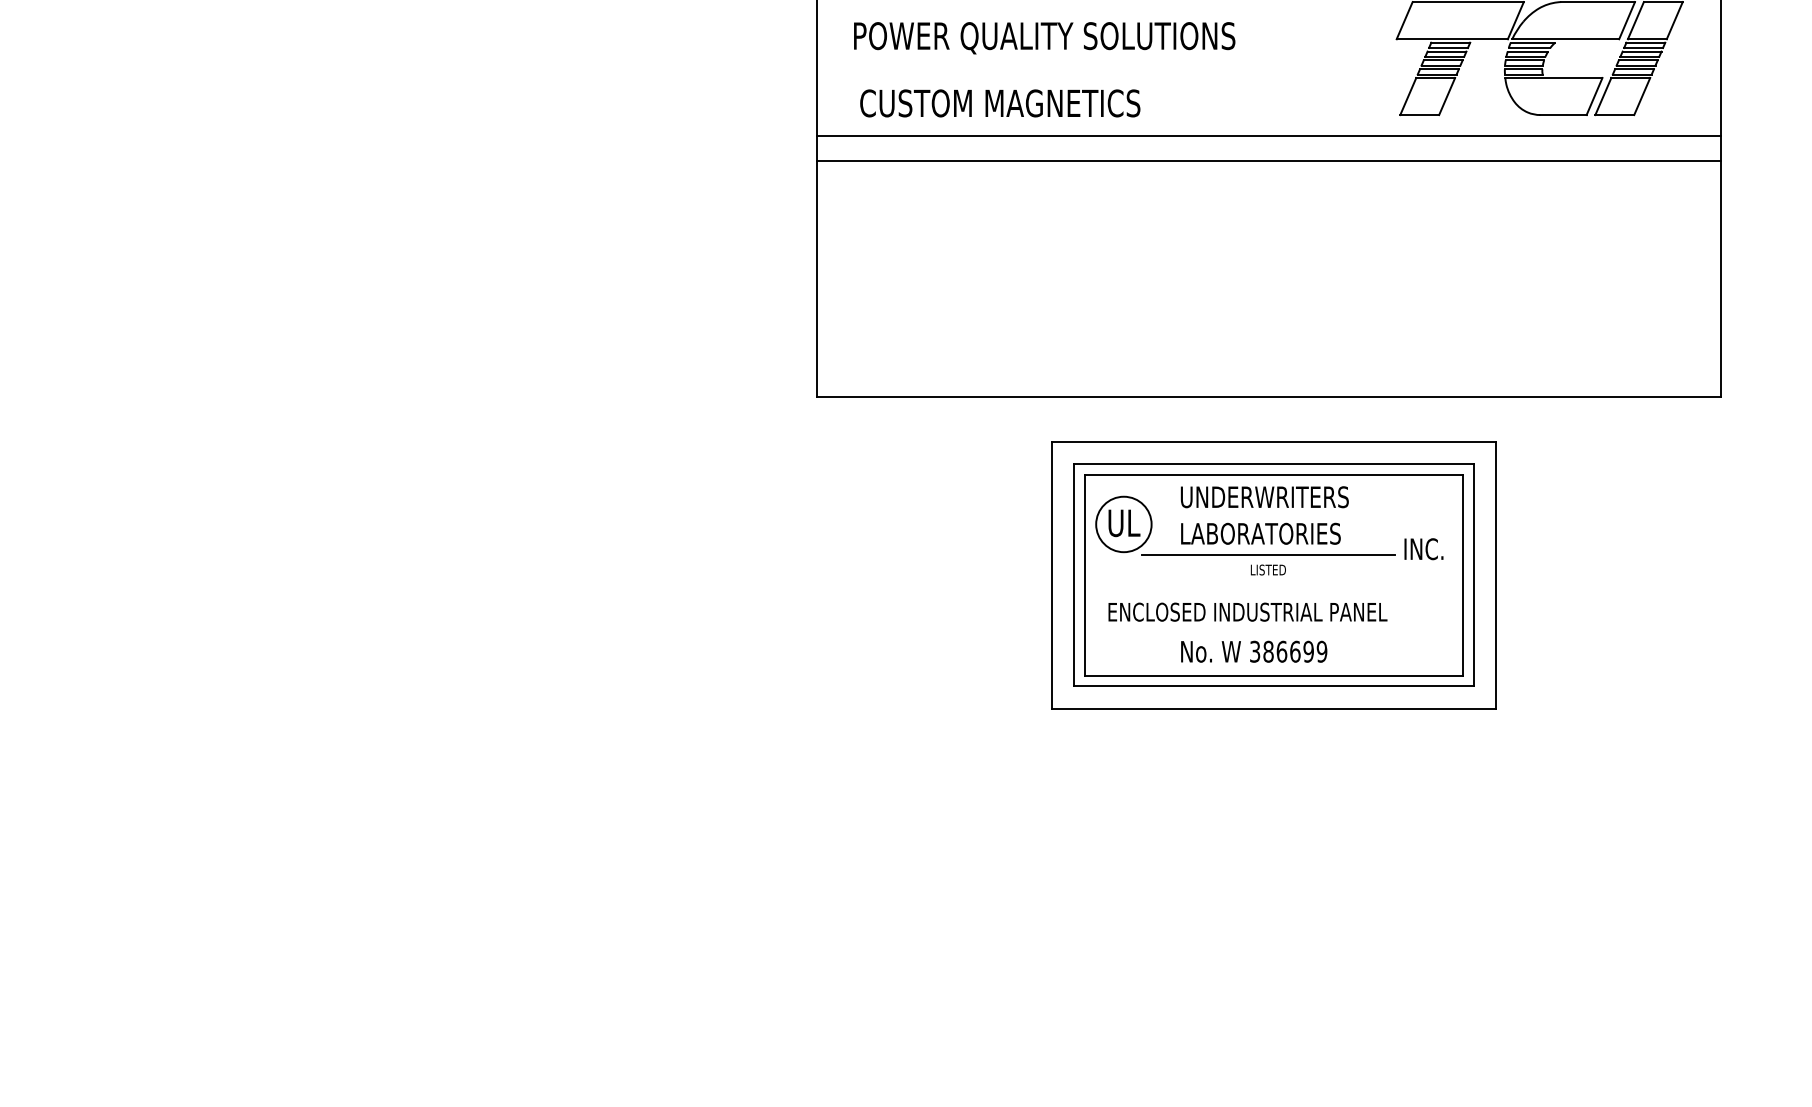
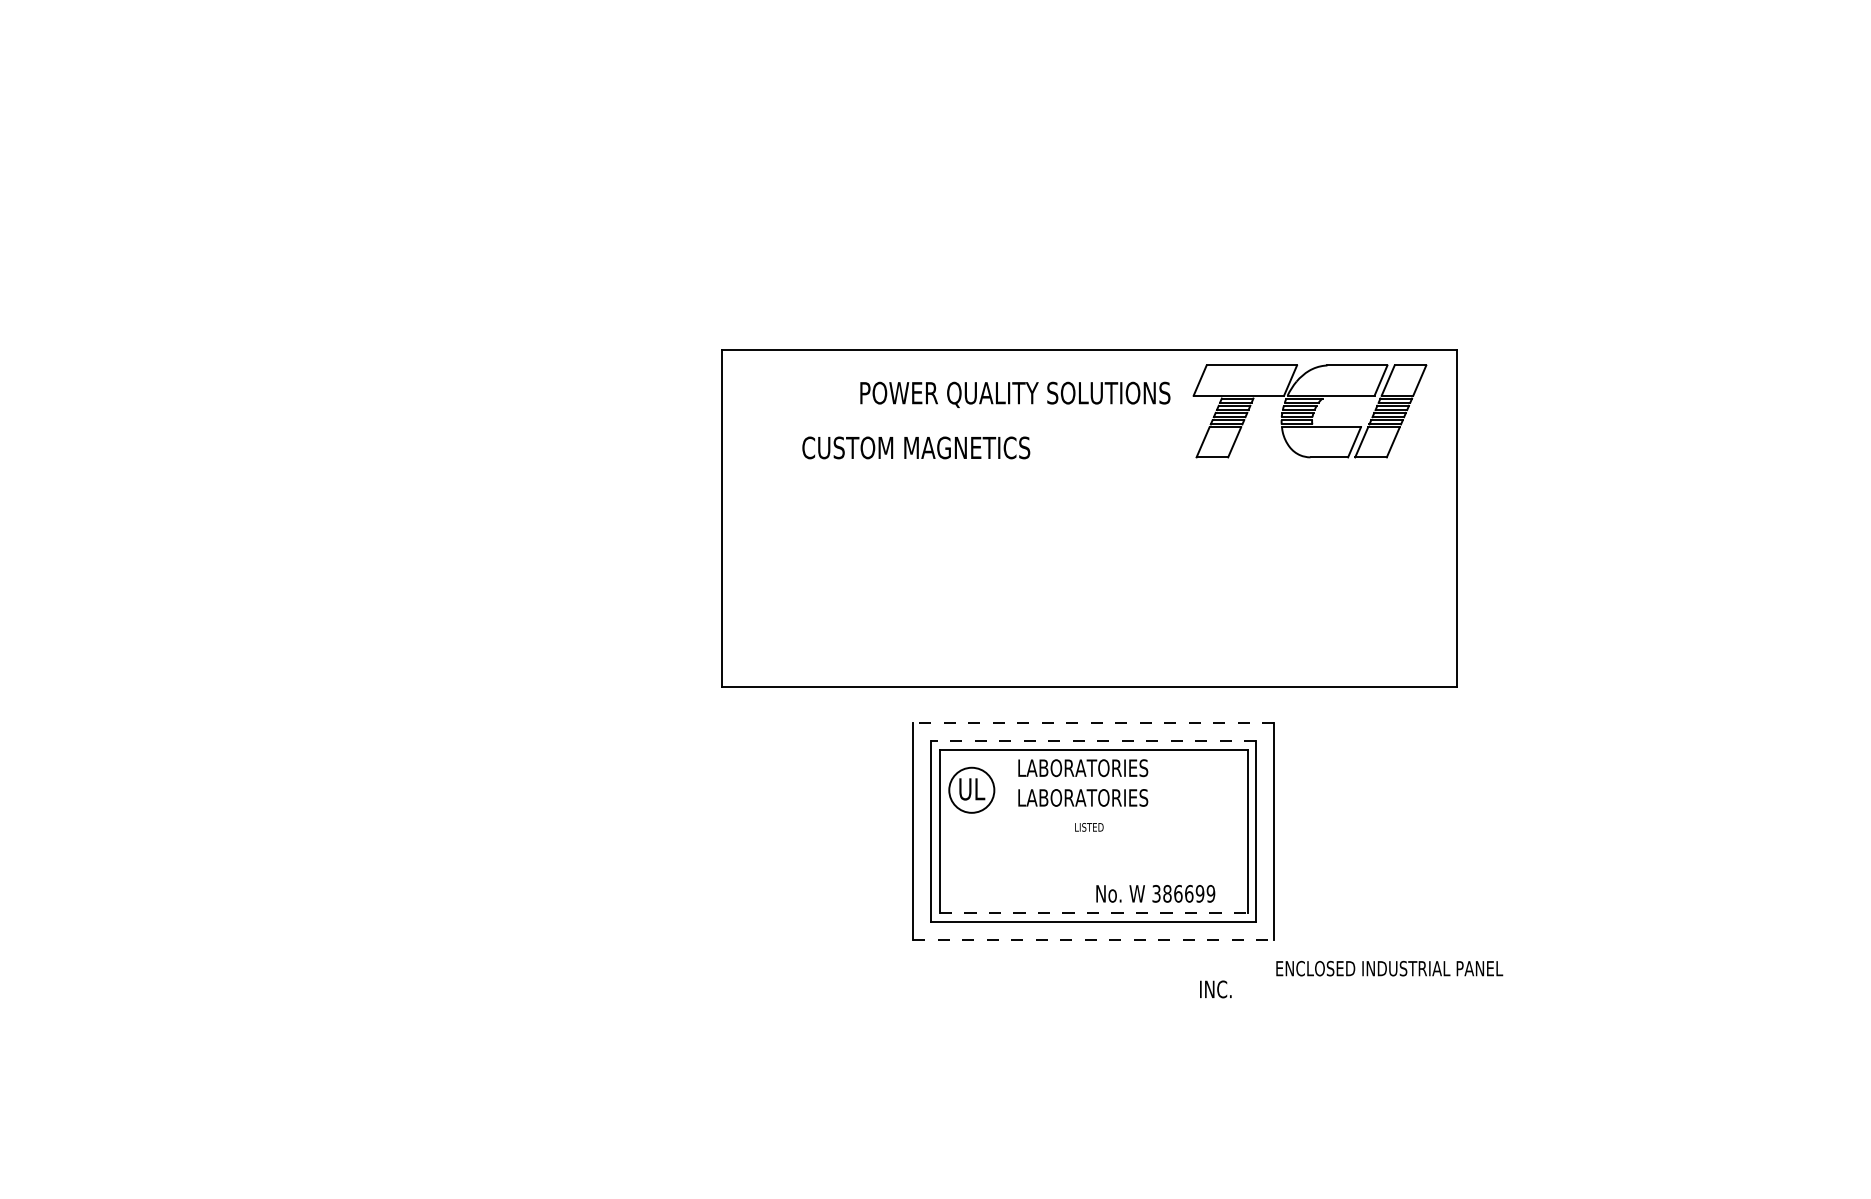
text: (1044, 37) -> (1015, 394), moved
text: (1000, 102) -> (916, 447), moved
line: (1268, 136) -> (1089, 474), removed
line: (1268, 160) -> (1089, 494), removed
line: (1273, 442) -> (1093, 723), solid -> dashed
line: (1273, 464) -> (1093, 741), solid -> dashed
text: (1264, 497) -> (1086, 768), UNDERWRITERS -> LABORATORIES
text: (1423, 549) -> (1215, 989), moved
line: (1268, 554) -> (1089, 814), removed
text: (1247, 611) -> (1389, 968), moved
text: (1253, 651) -> (1155, 893), moved
line: (1273, 675) -> (1093, 913), solid -> dashed
line: (1273, 709) -> (1093, 940), solid -> dashed

